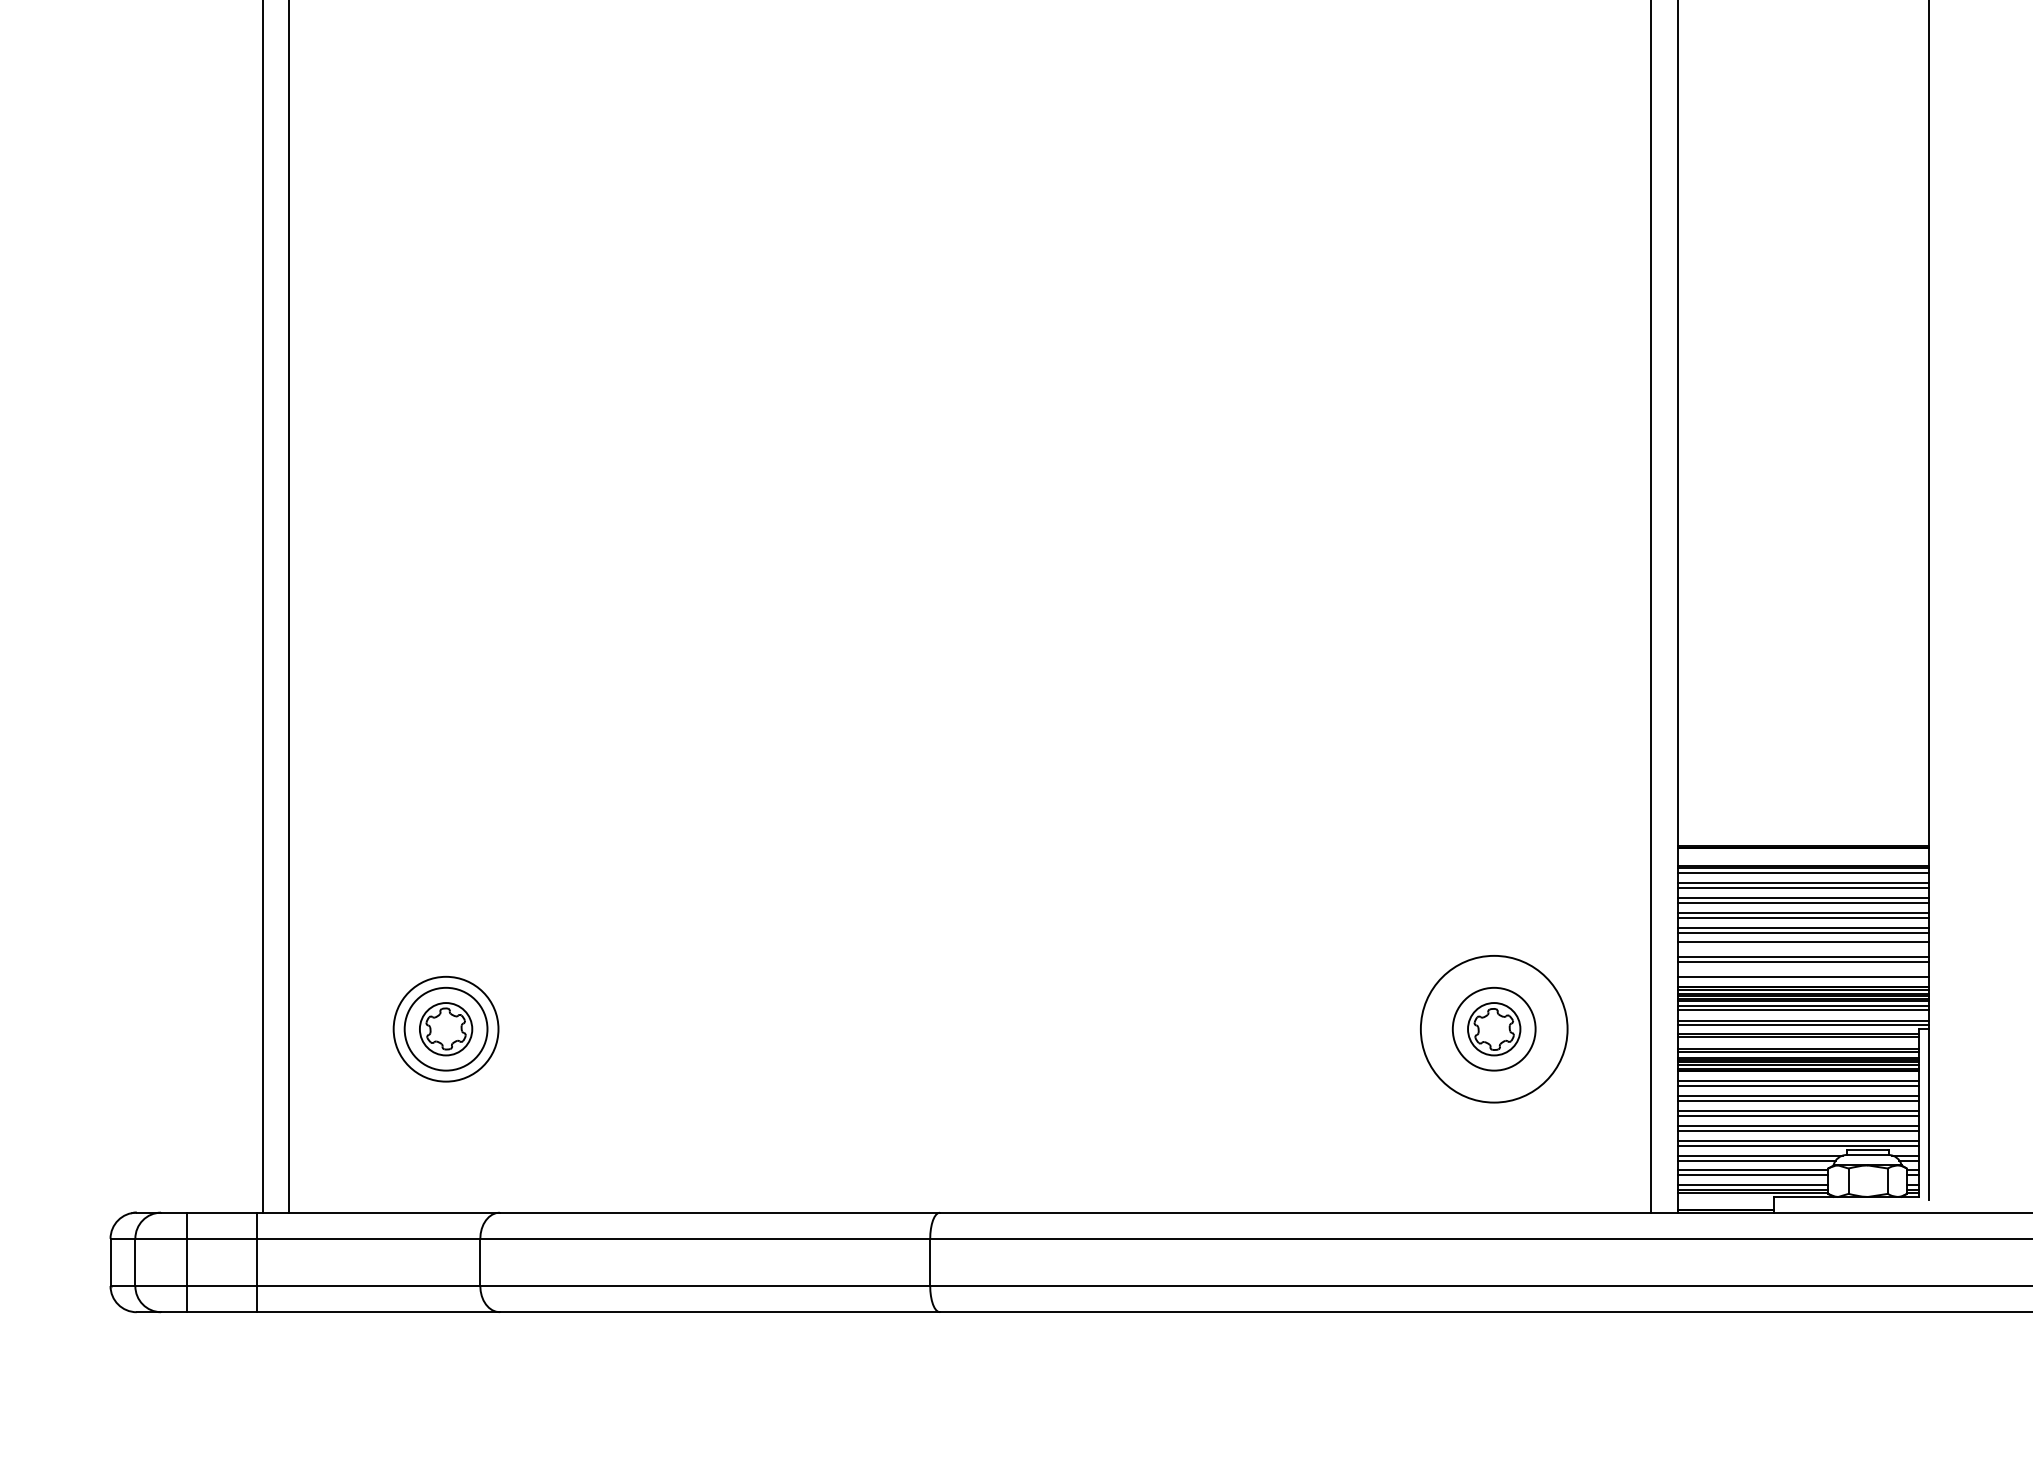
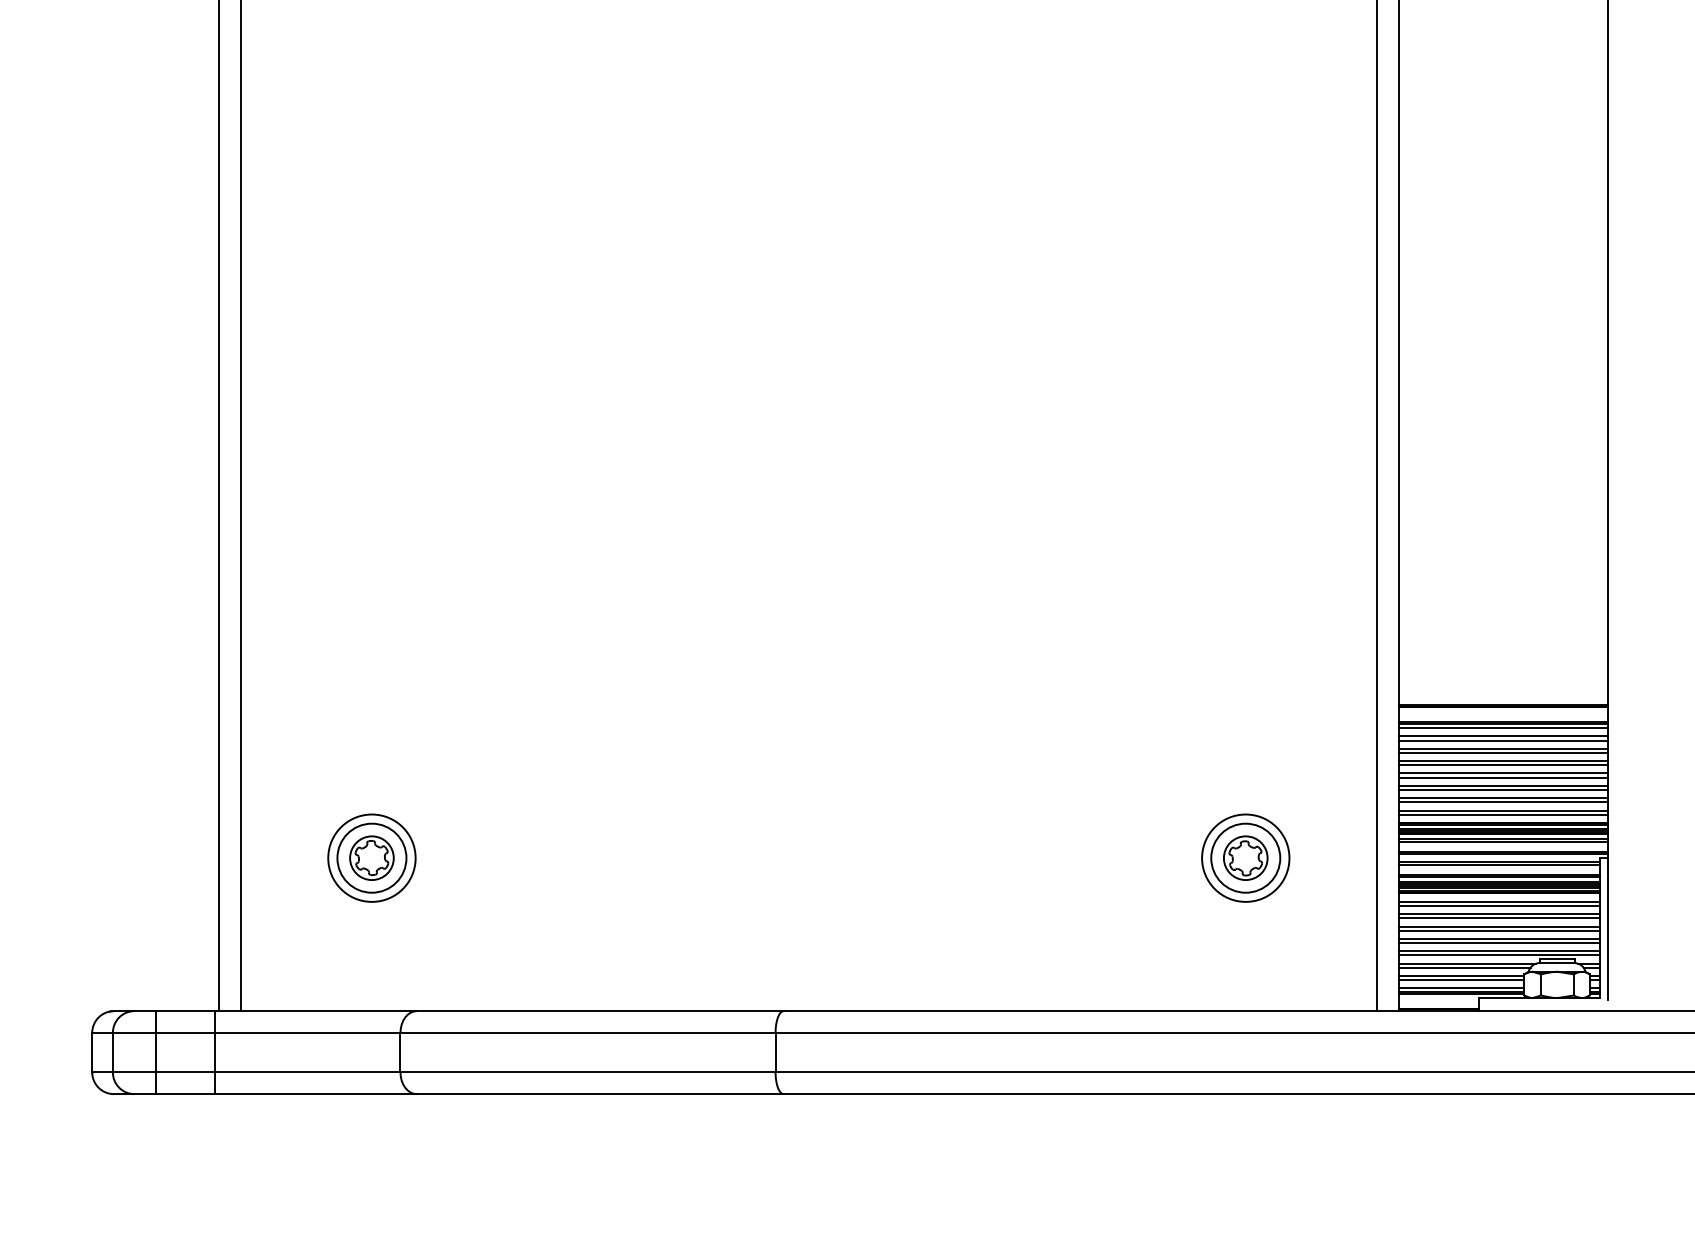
line: (1803, 947) -> (1503, 790), added
line: (1803, 972) -> (1503, 810), added
circle: (1493, 1028) -> (1245, 857), size x0.71

